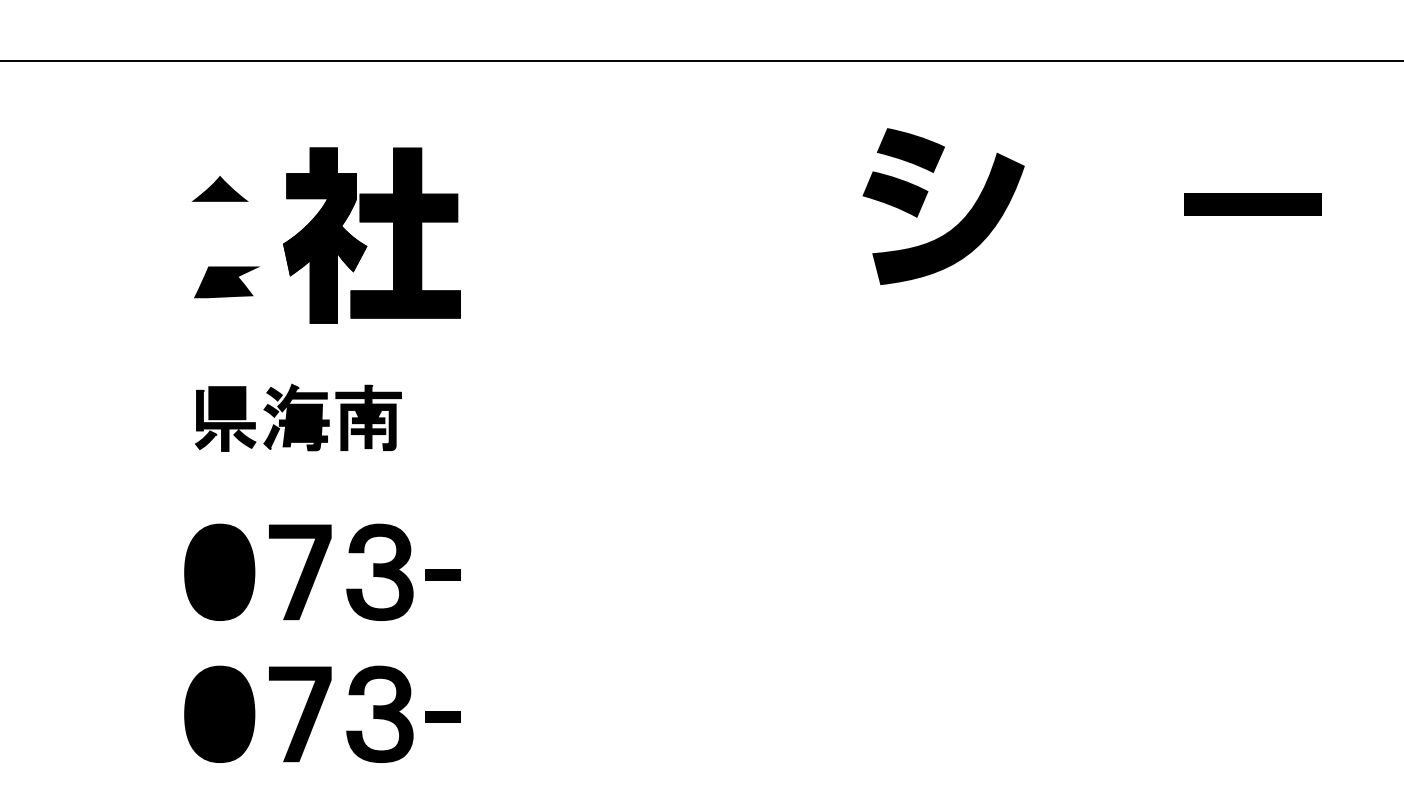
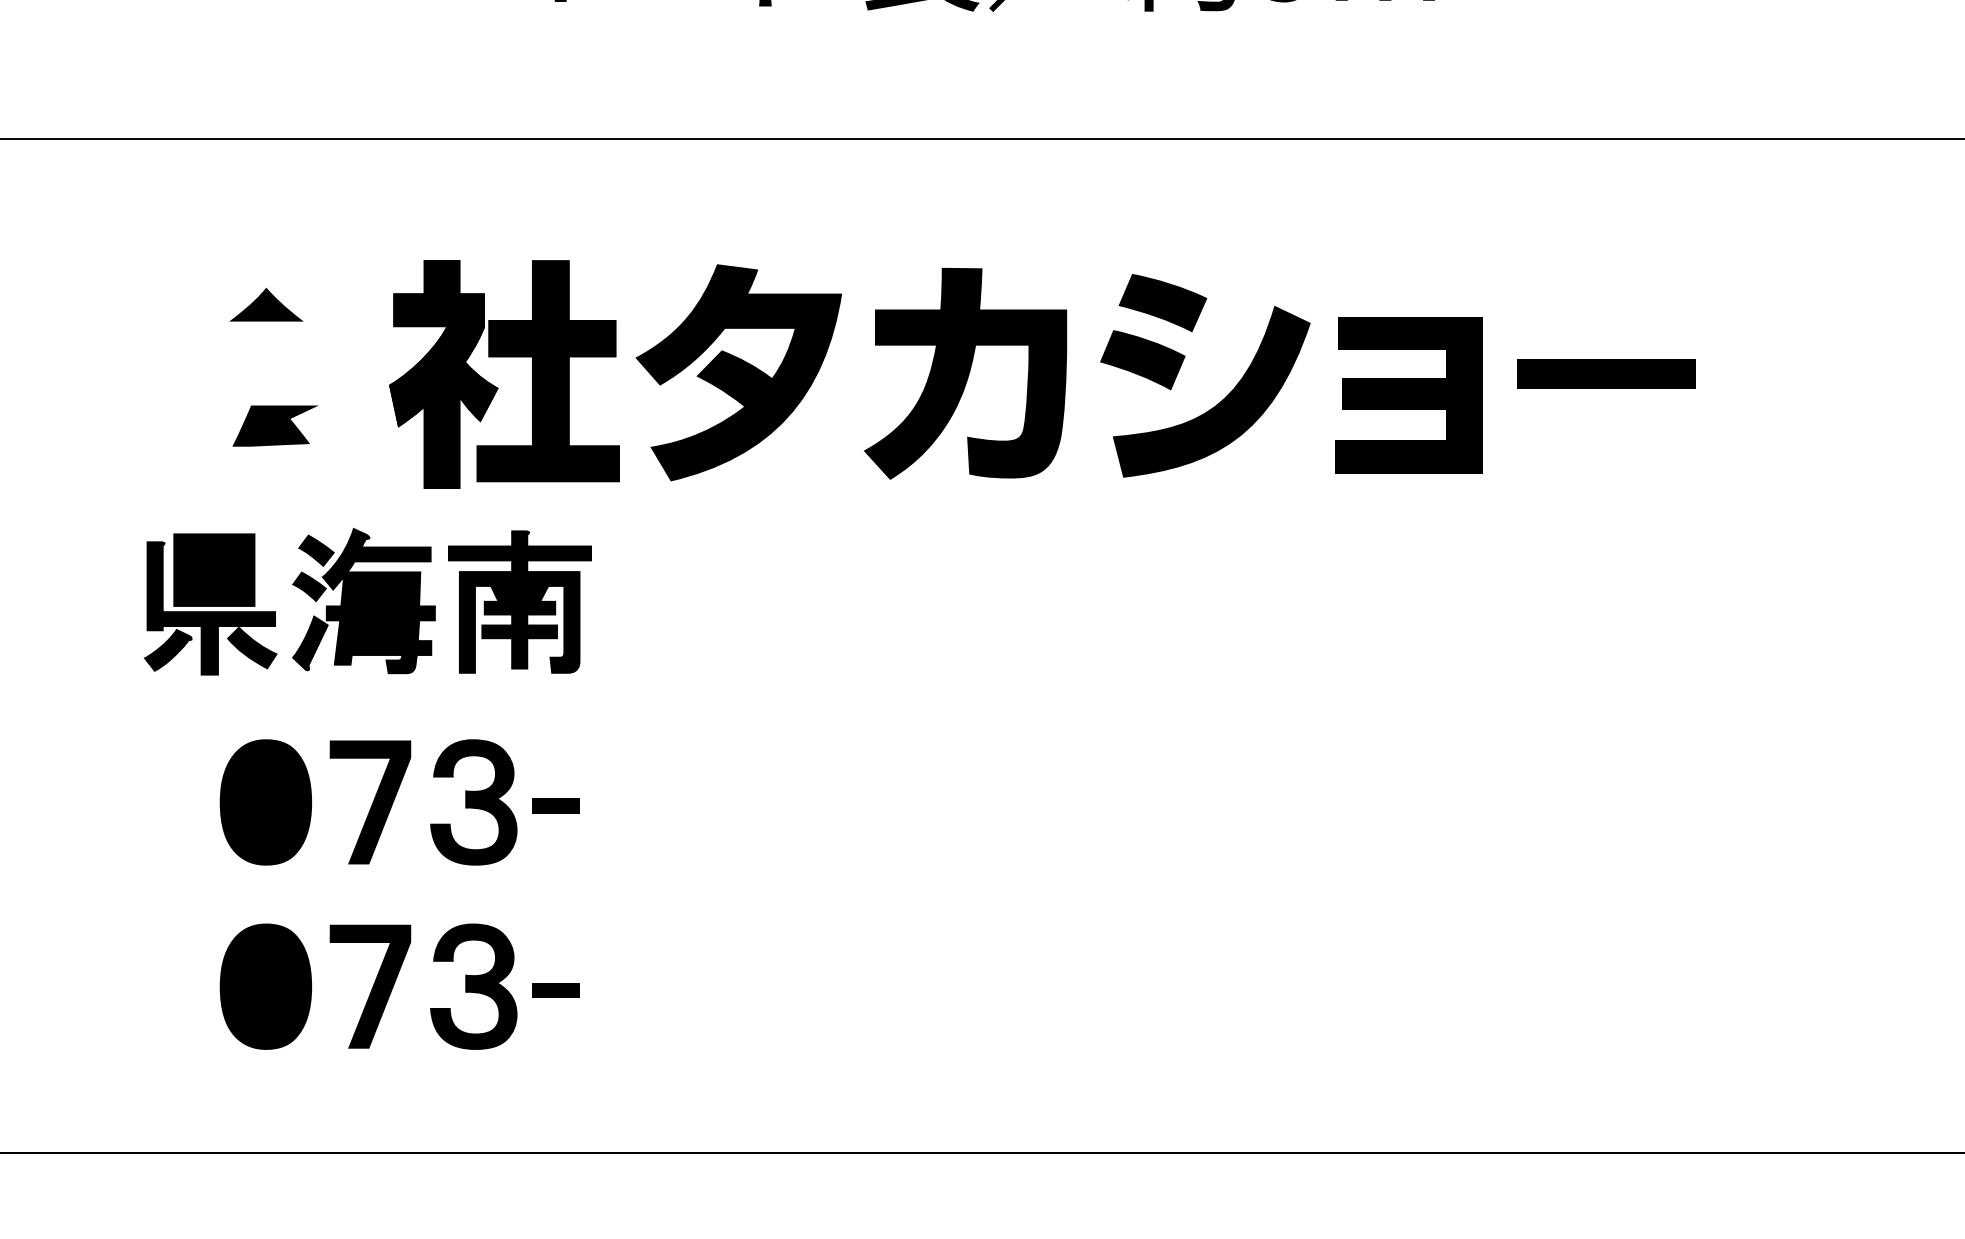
part: (926, 197) -> (1182, 364), moved
part: (1252, 204) -> (1606, 373), moved
fill: (583, 241) -> (738, 372), added
part: (758, 241) -> (965, 373), added
part: (365, 244) -> (496, 386), moved
part: (1100, 258) -> (1408, 395), added
part: (298, 417) -> (367, 601), size x1.67

